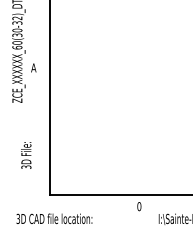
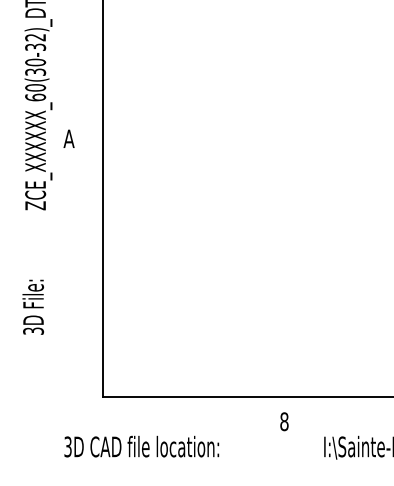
text: (26, 155) -> (33, 307), moved
text: (139, 206) -> (284, 421), 0 -> 8
text: (54, 218) -> (141, 445), moved

